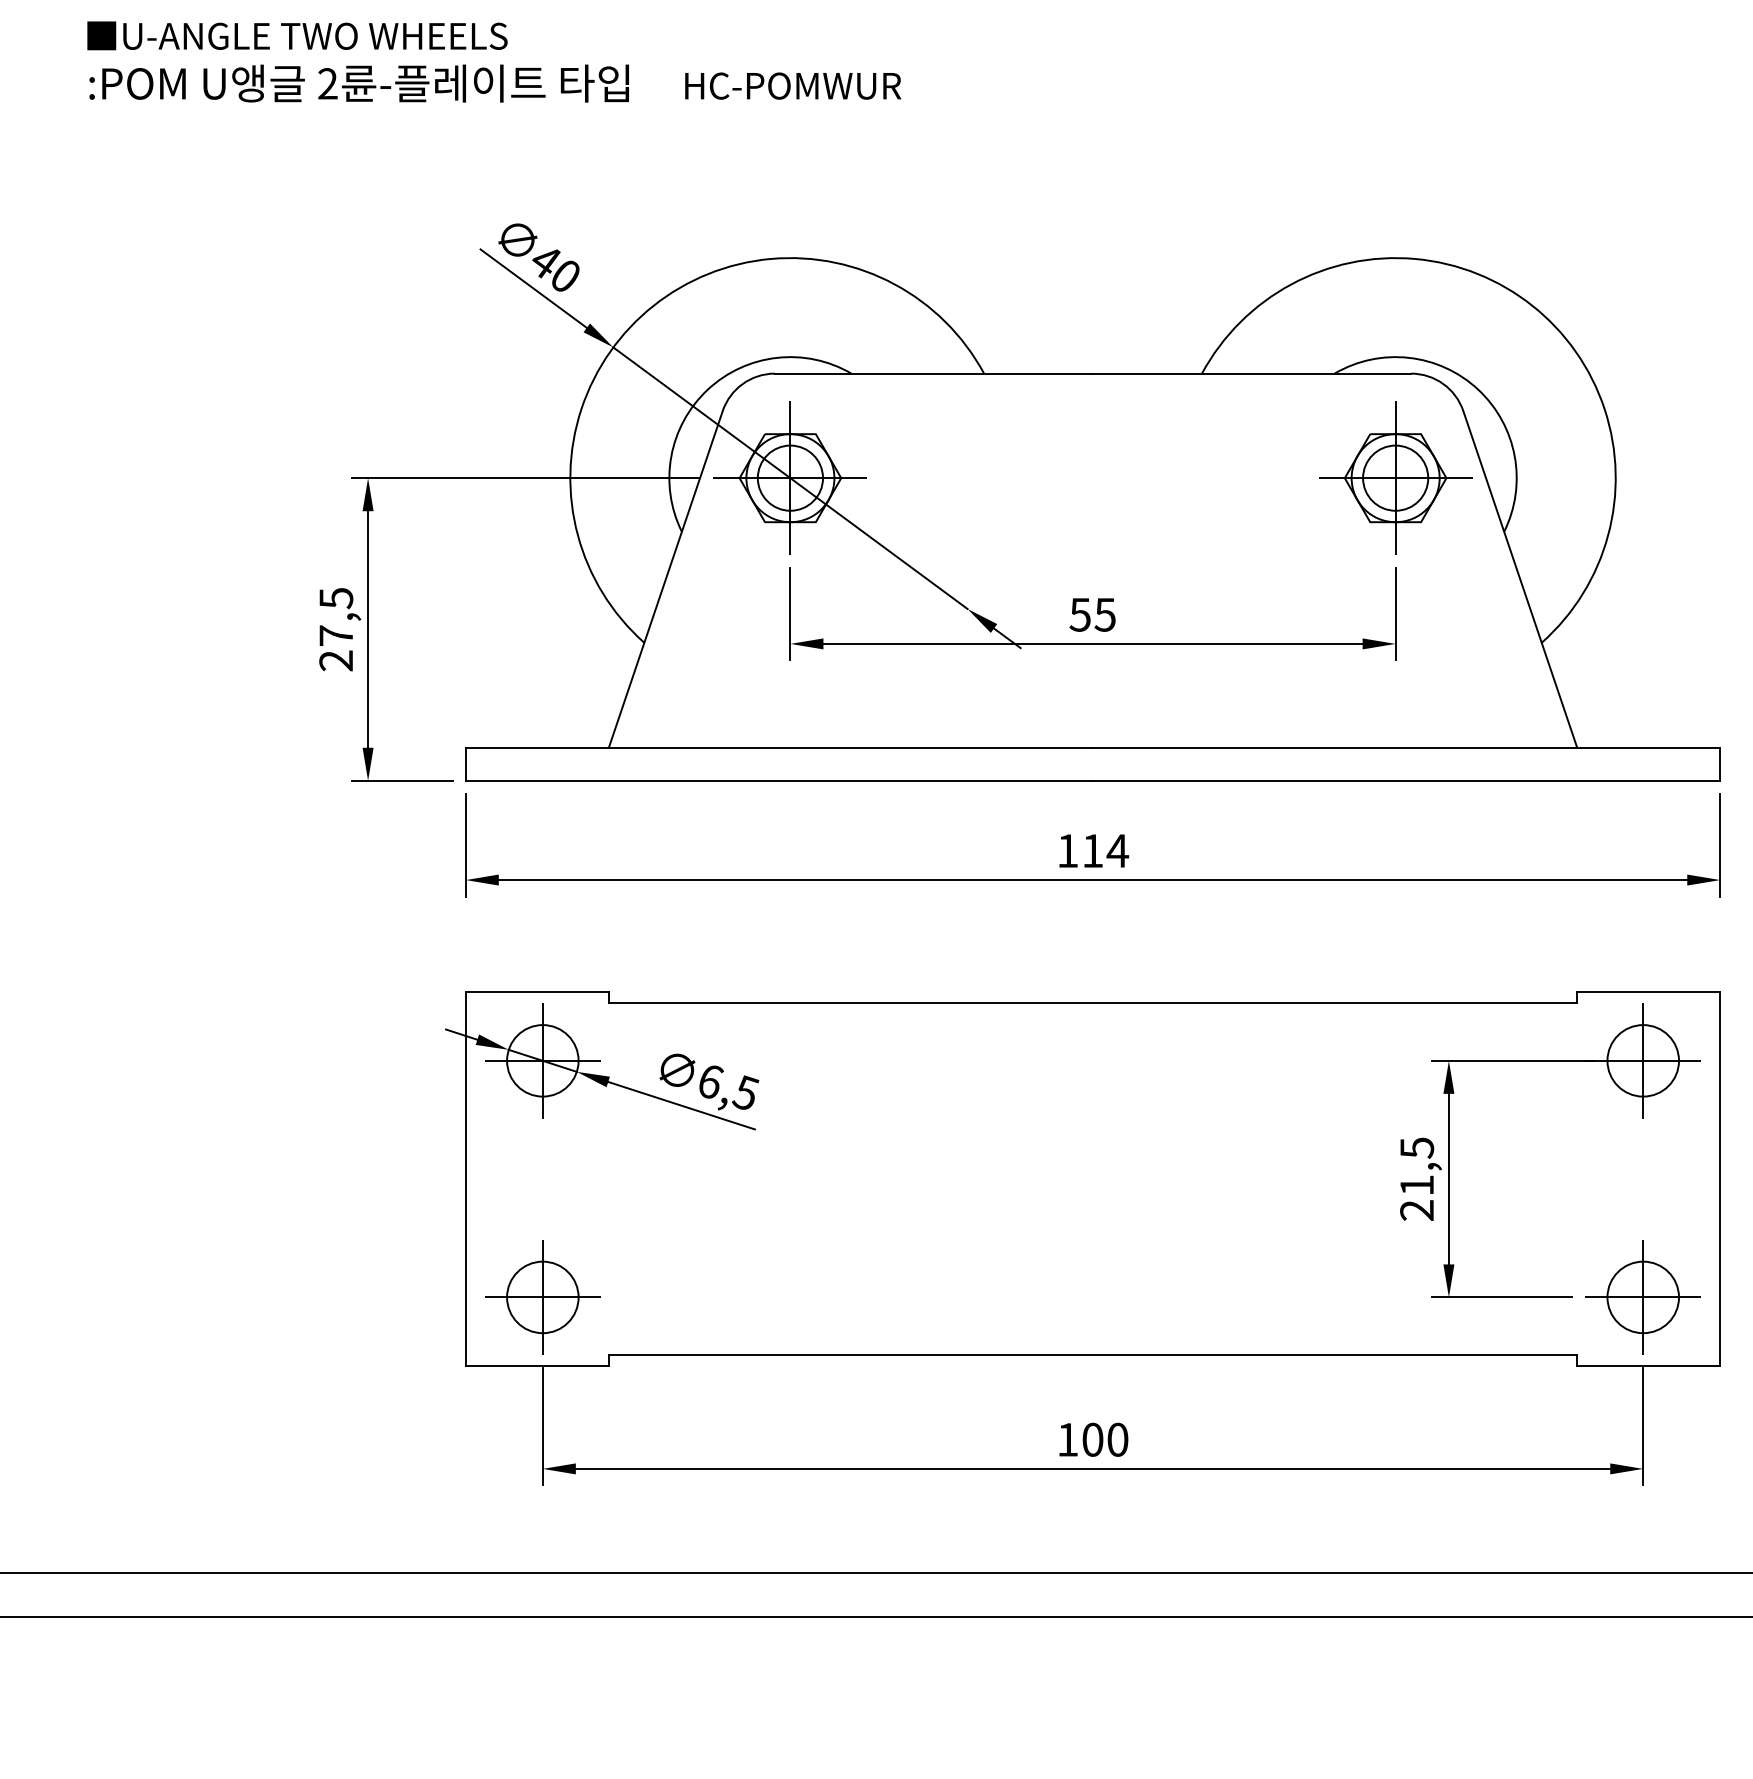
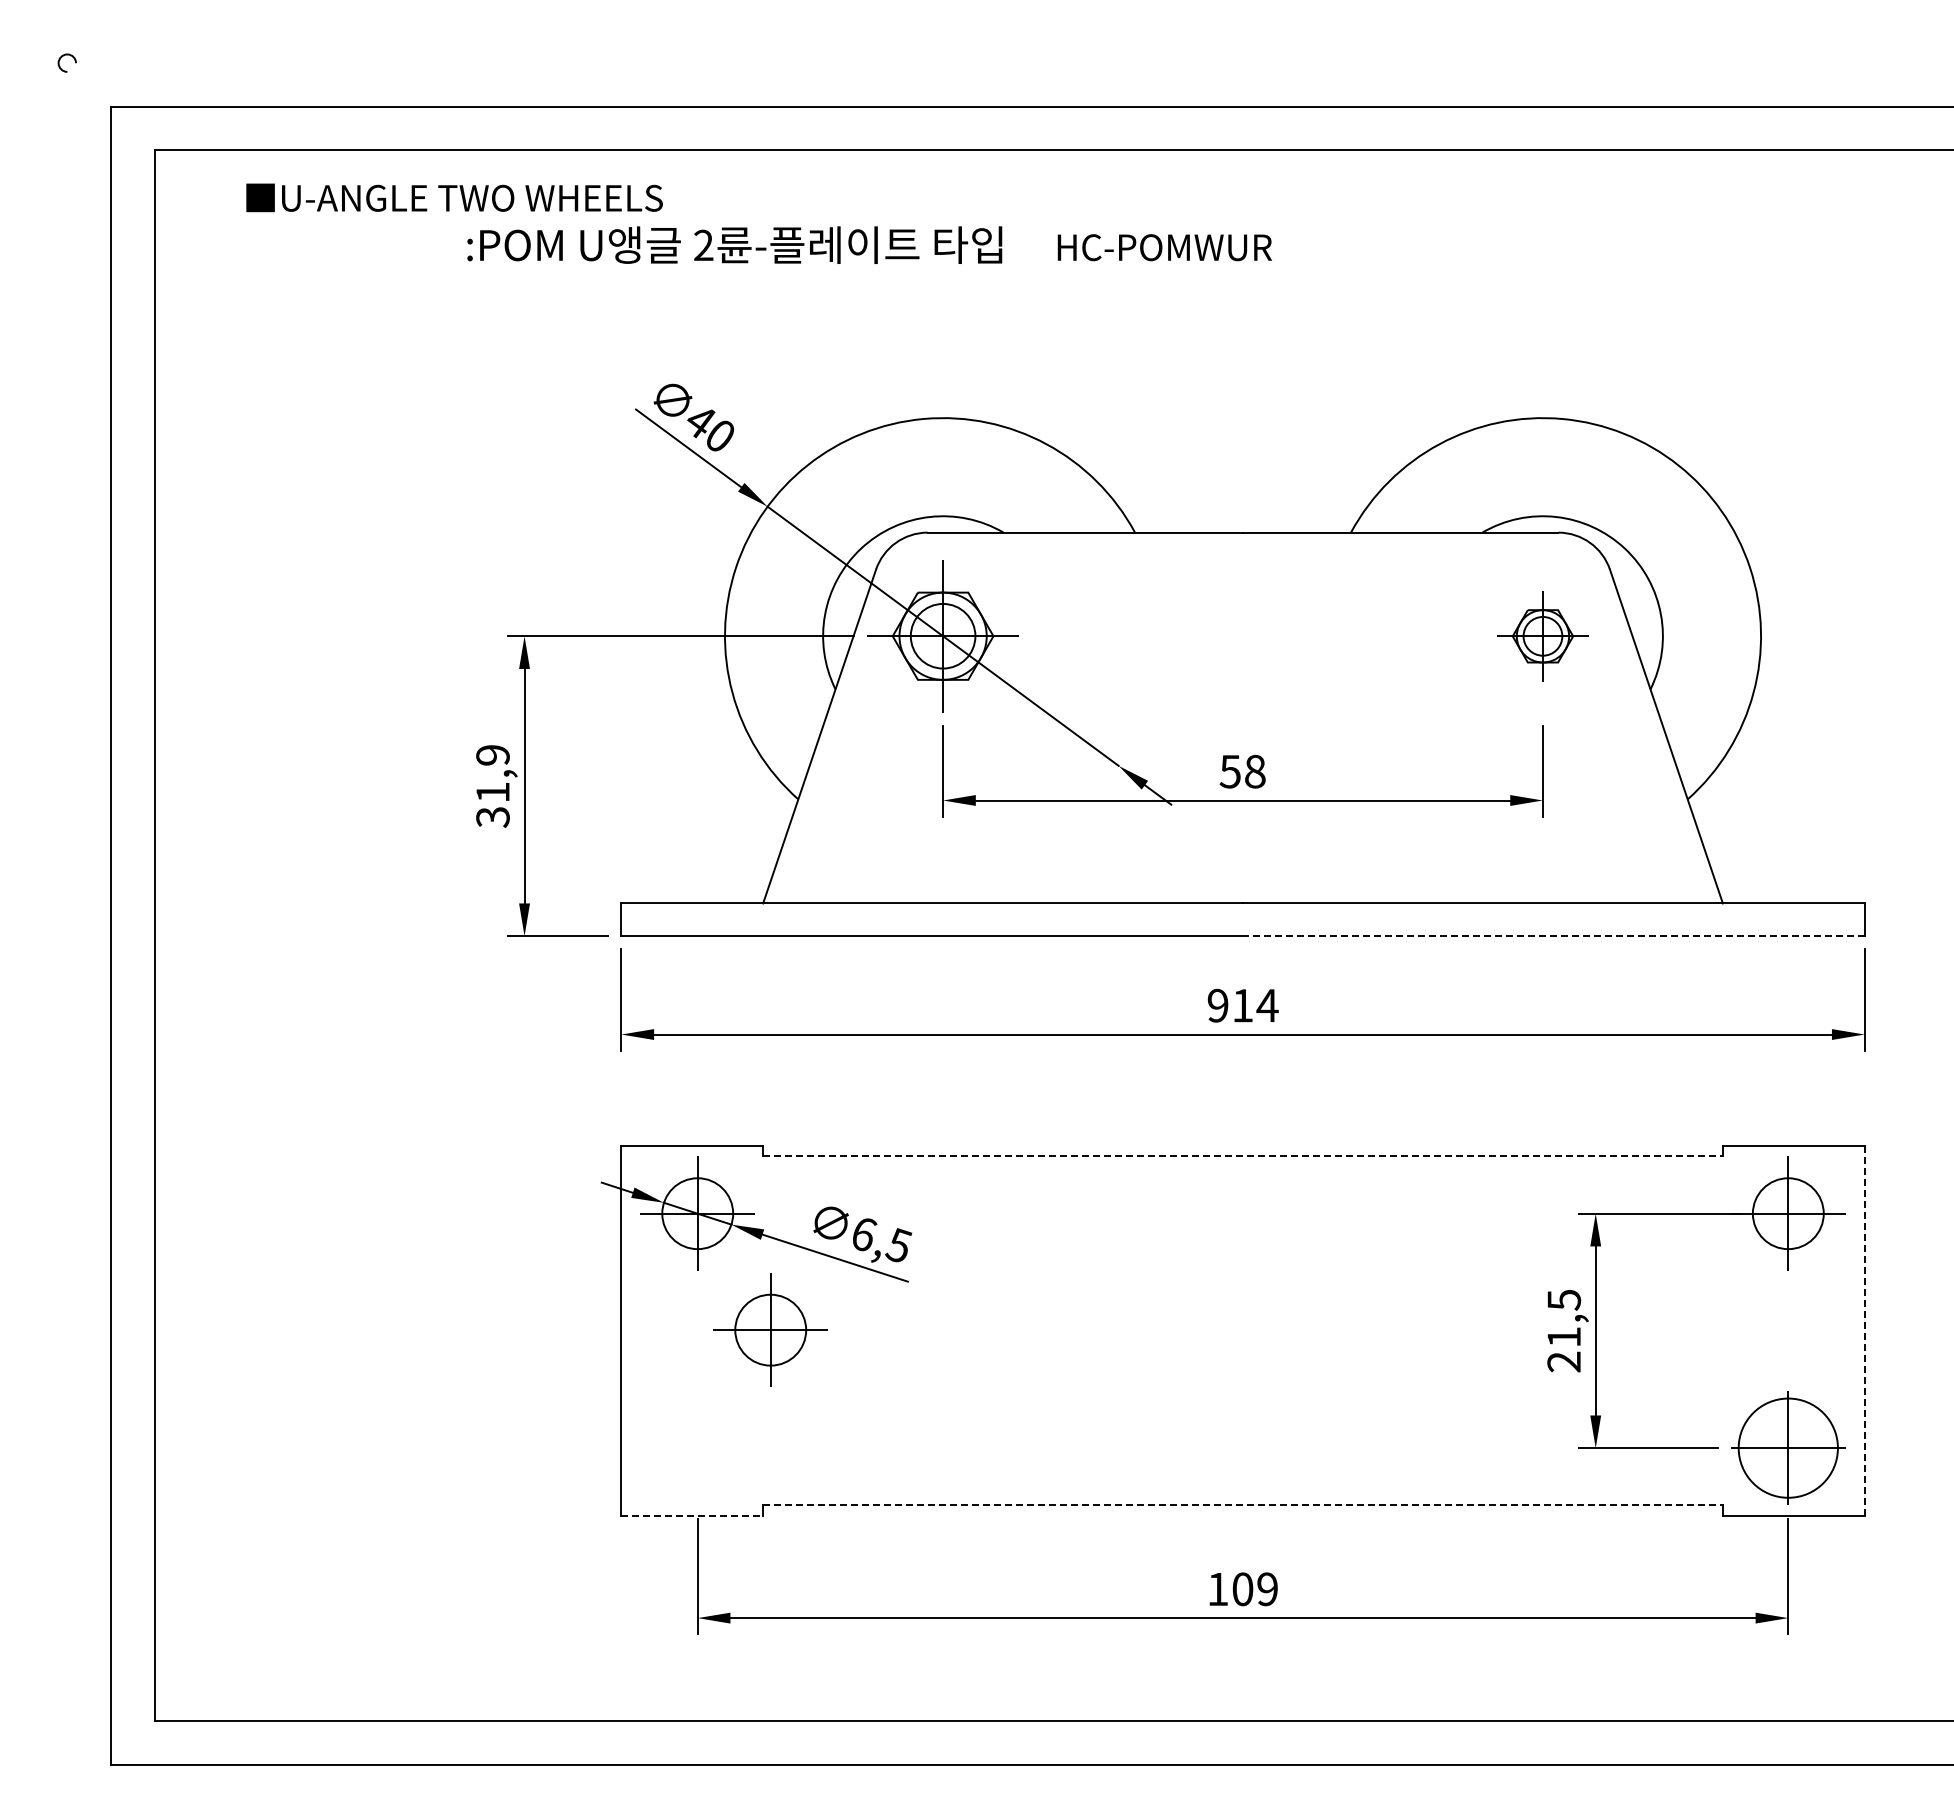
text: (495, 82) -> (869, 244), moved
part: (1395, 478) -> (1542, 636), size x0.6
text: (1104, 614) -> (1254, 771), 55 -> 58
text: (335, 629) -> (492, 786), 27,5 -> 31,9
line: (1406, 781) -> (1553, 936), solid -> dashed
text: (1067, 850) -> (1217, 1005), 114 -> 914
line: (1093, 1003) -> (1243, 1156), solid -> dashed
line: (1720, 1179) -> (1864, 1331), solid -> dashed
part: (542, 1296) -> (770, 1329), moved
circle: (1642, 1296) -> (1787, 1447), size x1.4
line: (1093, 1355) -> (1243, 1505), solid -> dashed
line: (537, 1366) -> (692, 1516), solid -> dashed
text: (1117, 1440) -> (1267, 1589), 100 -> 109

